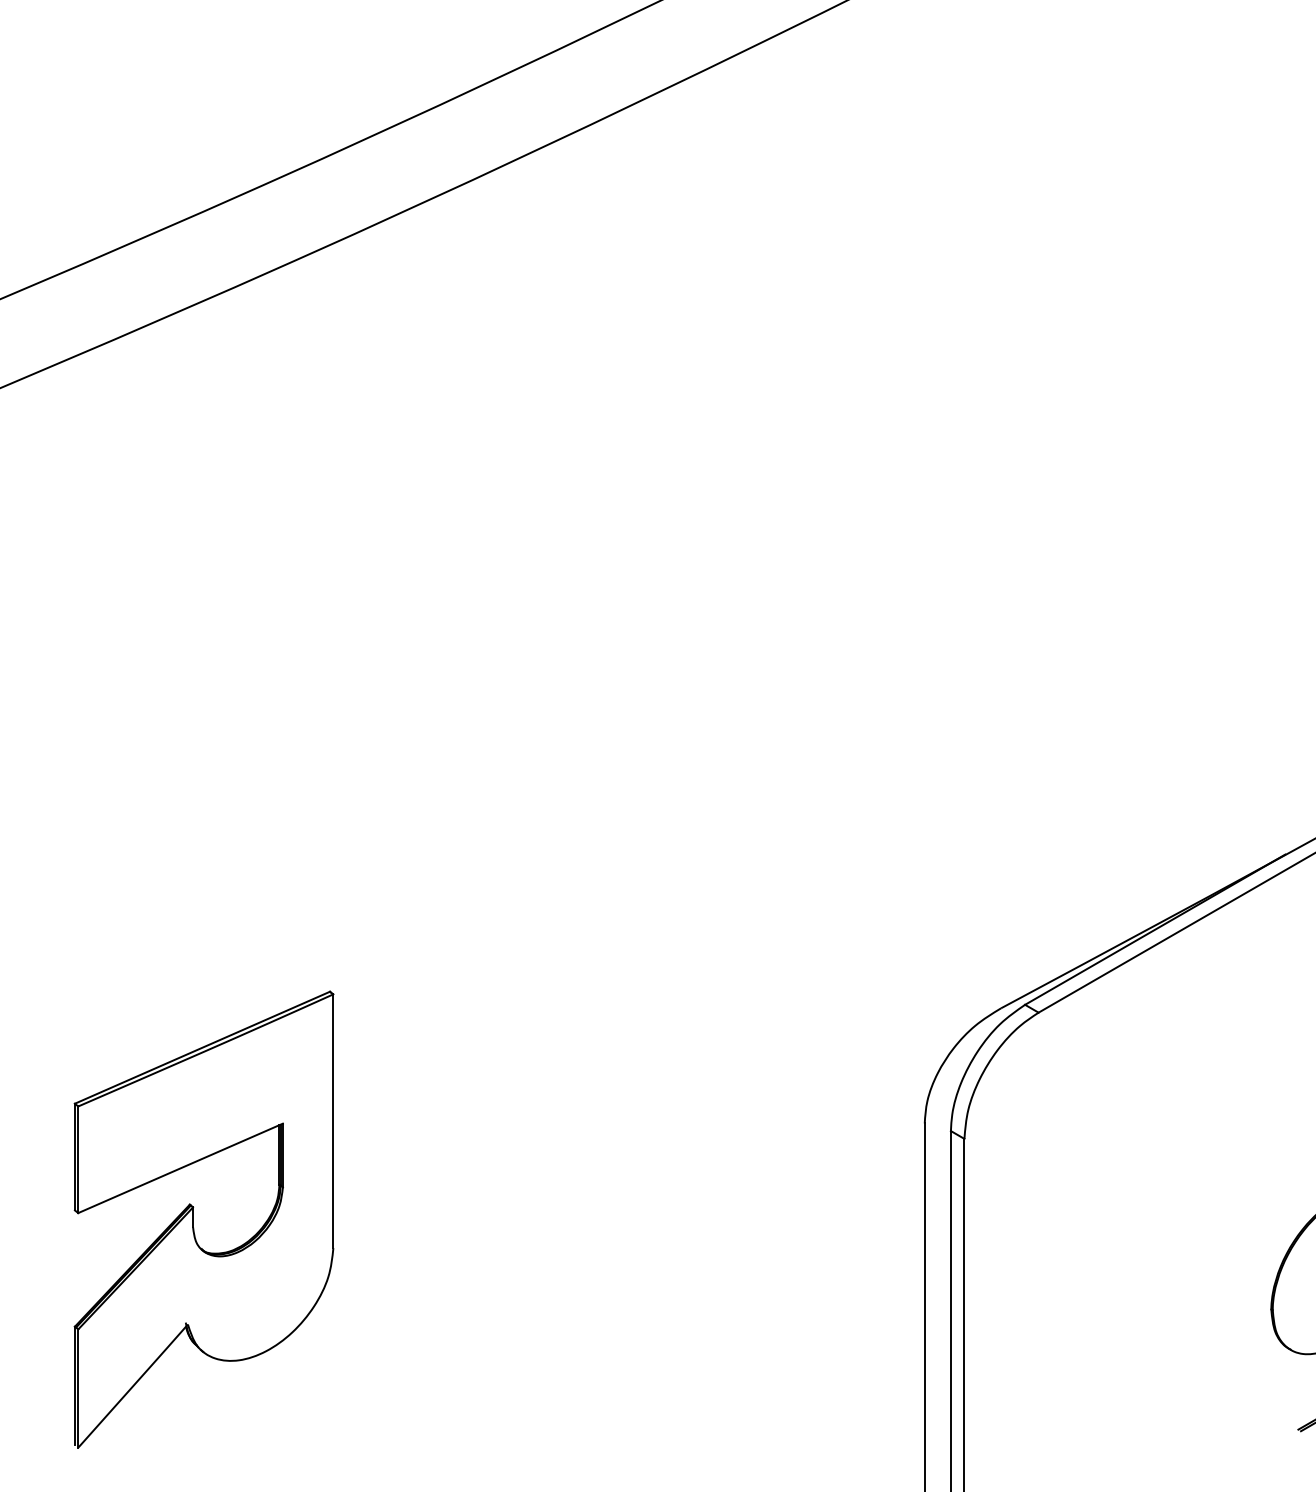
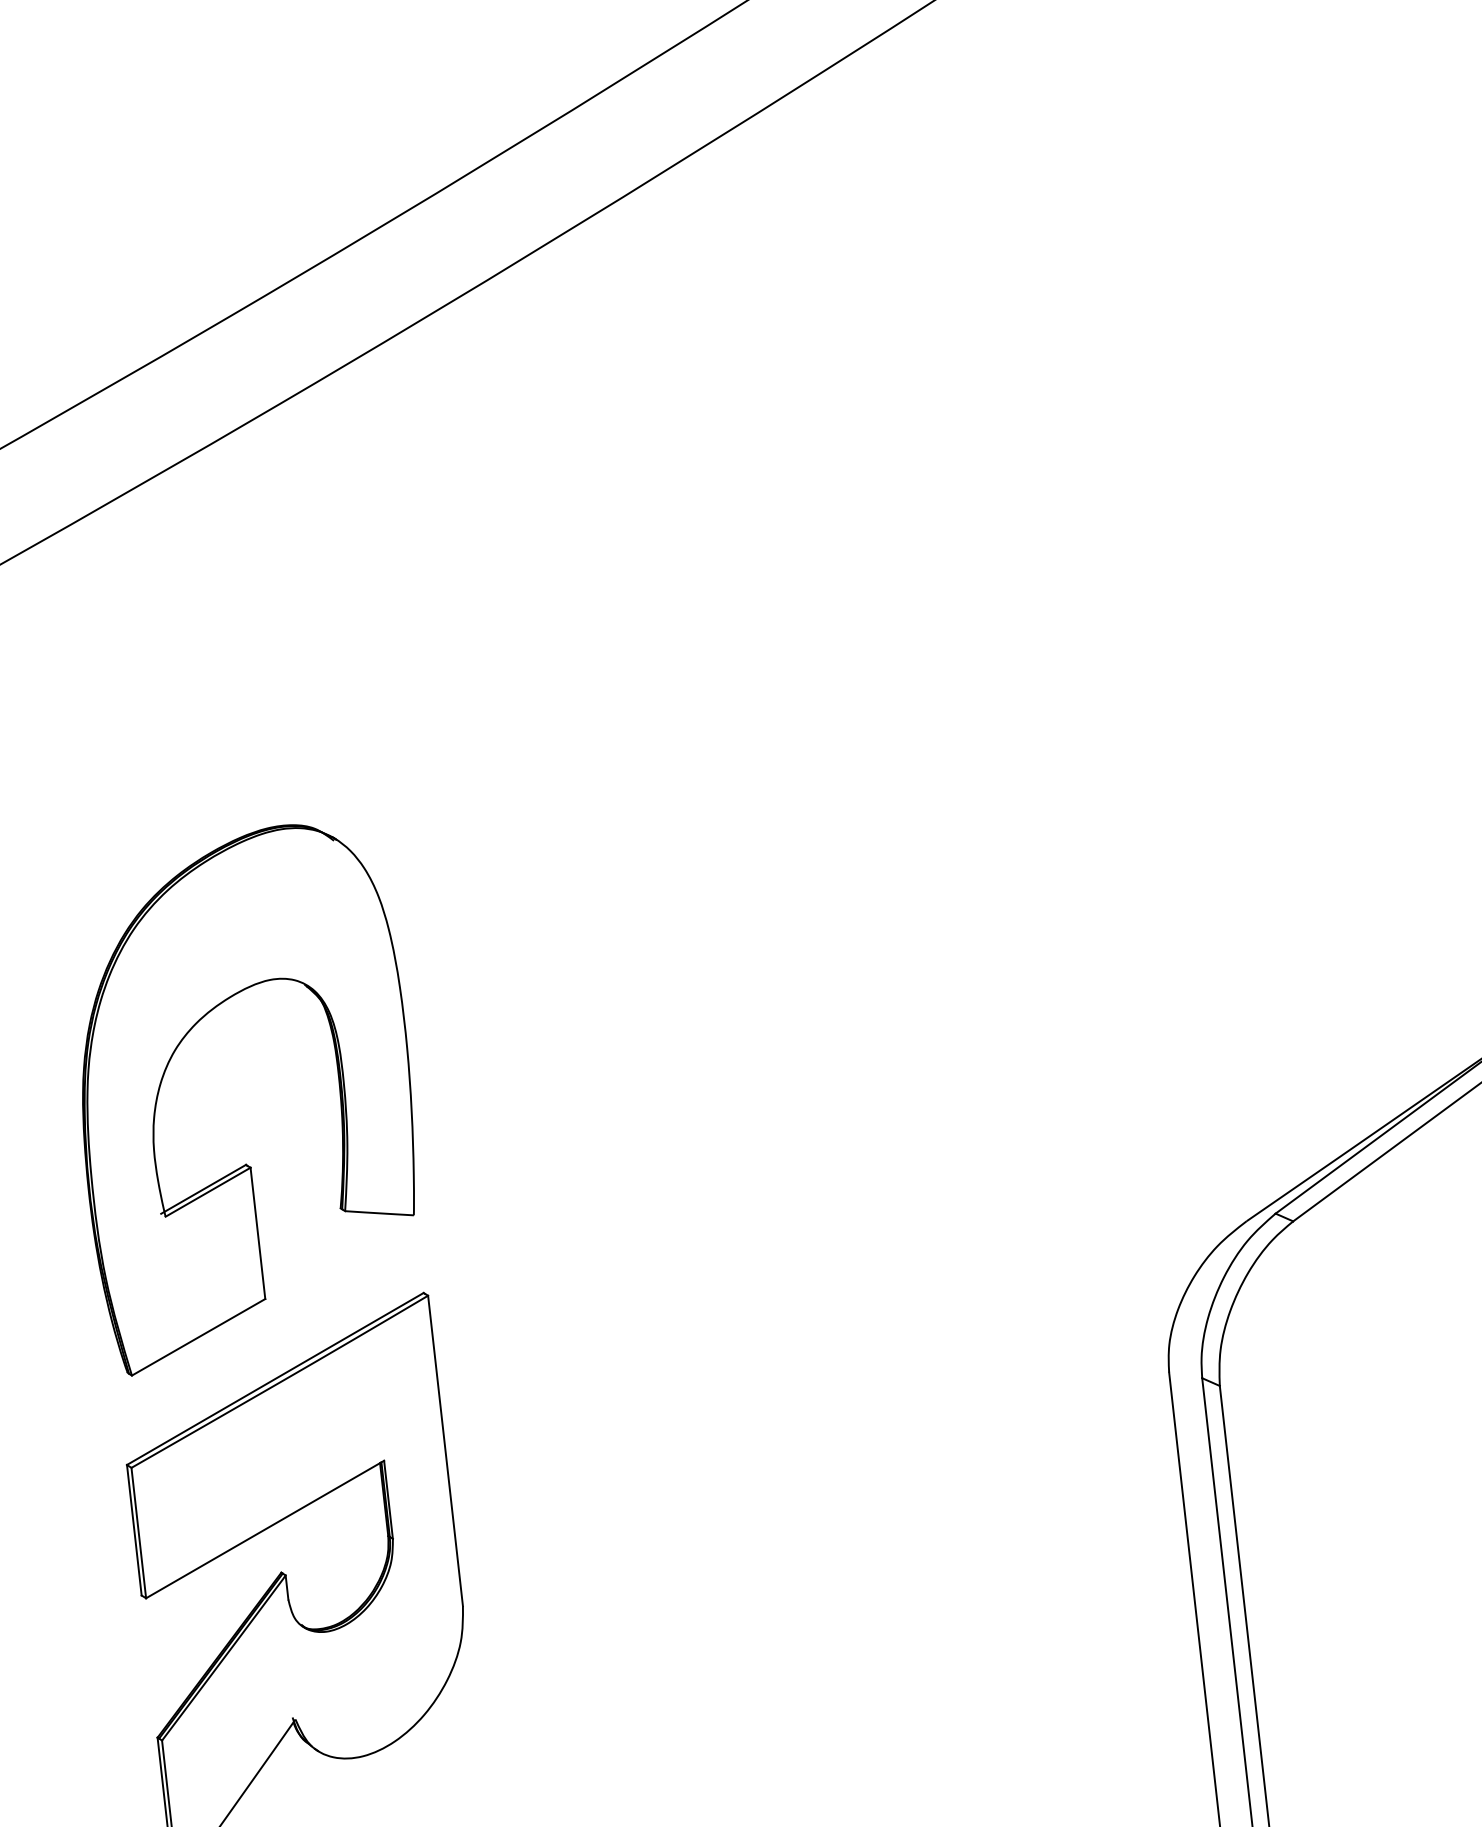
part: (199, 871) -> (247, 1163), added

